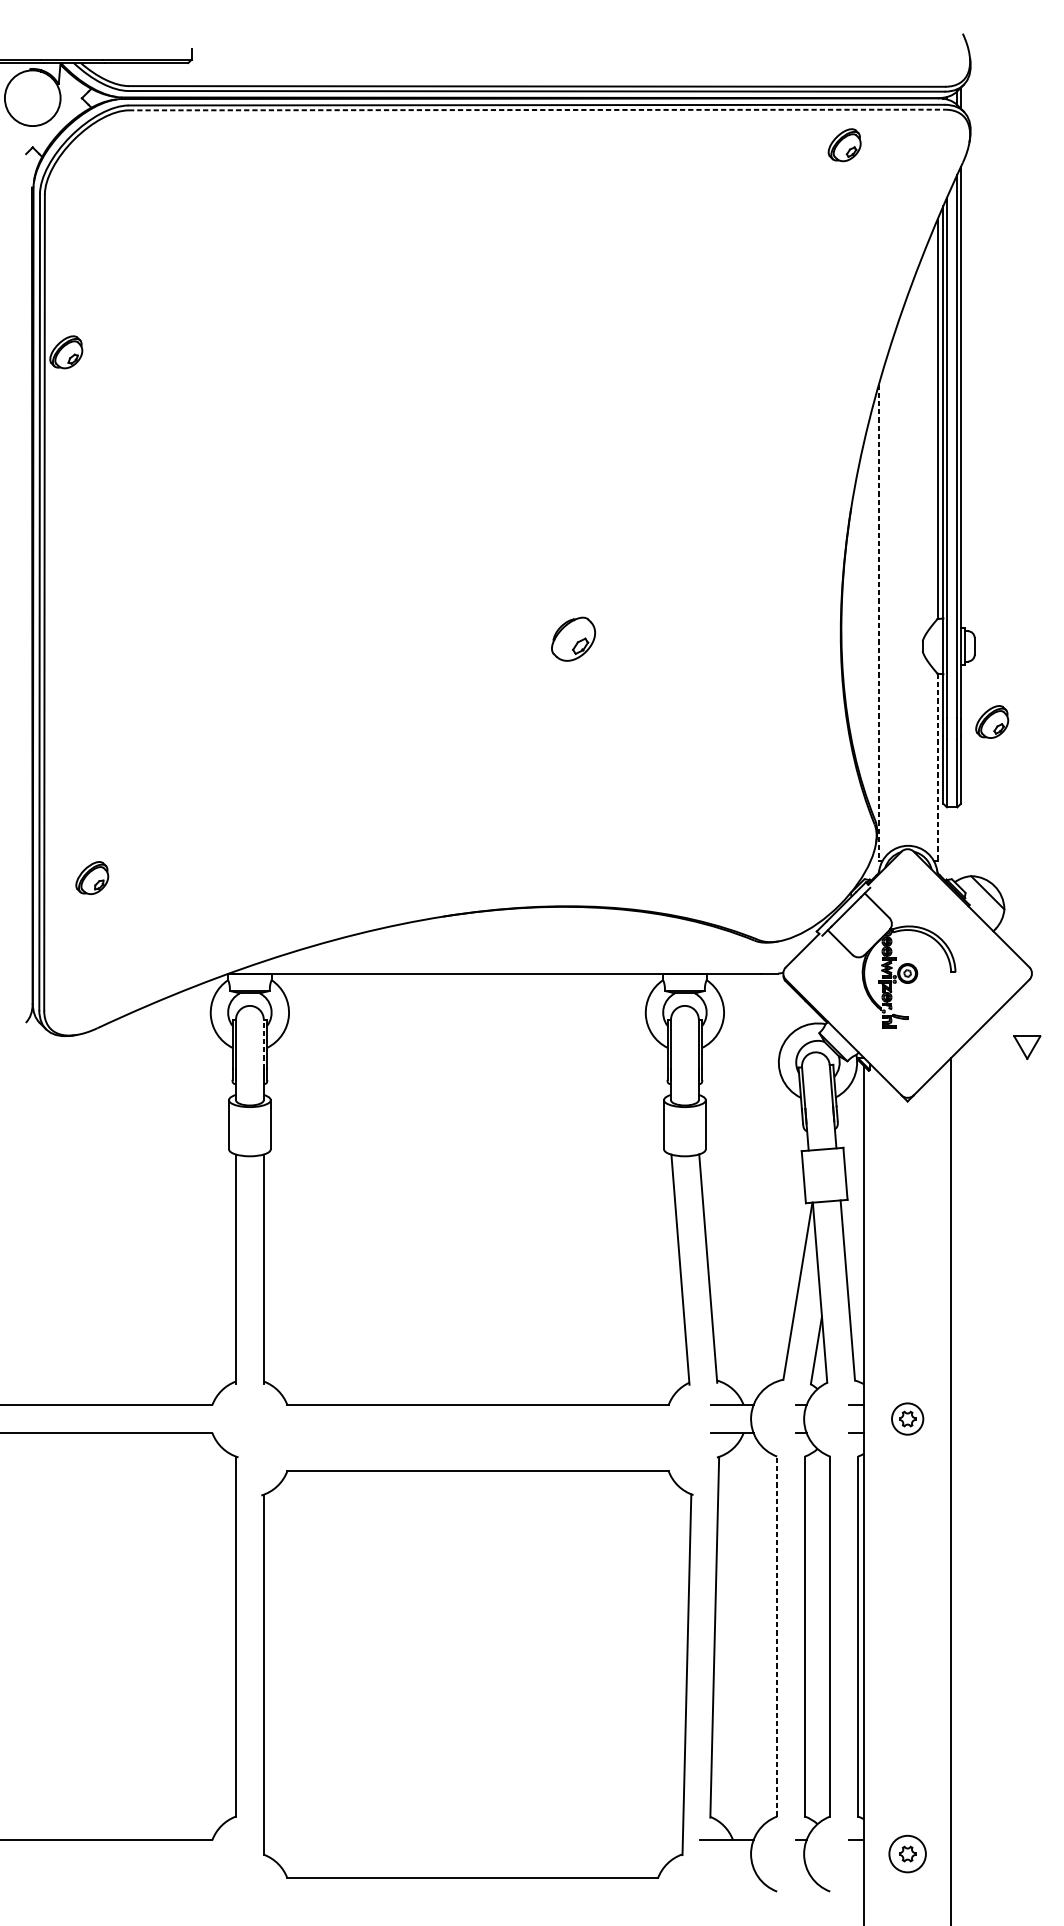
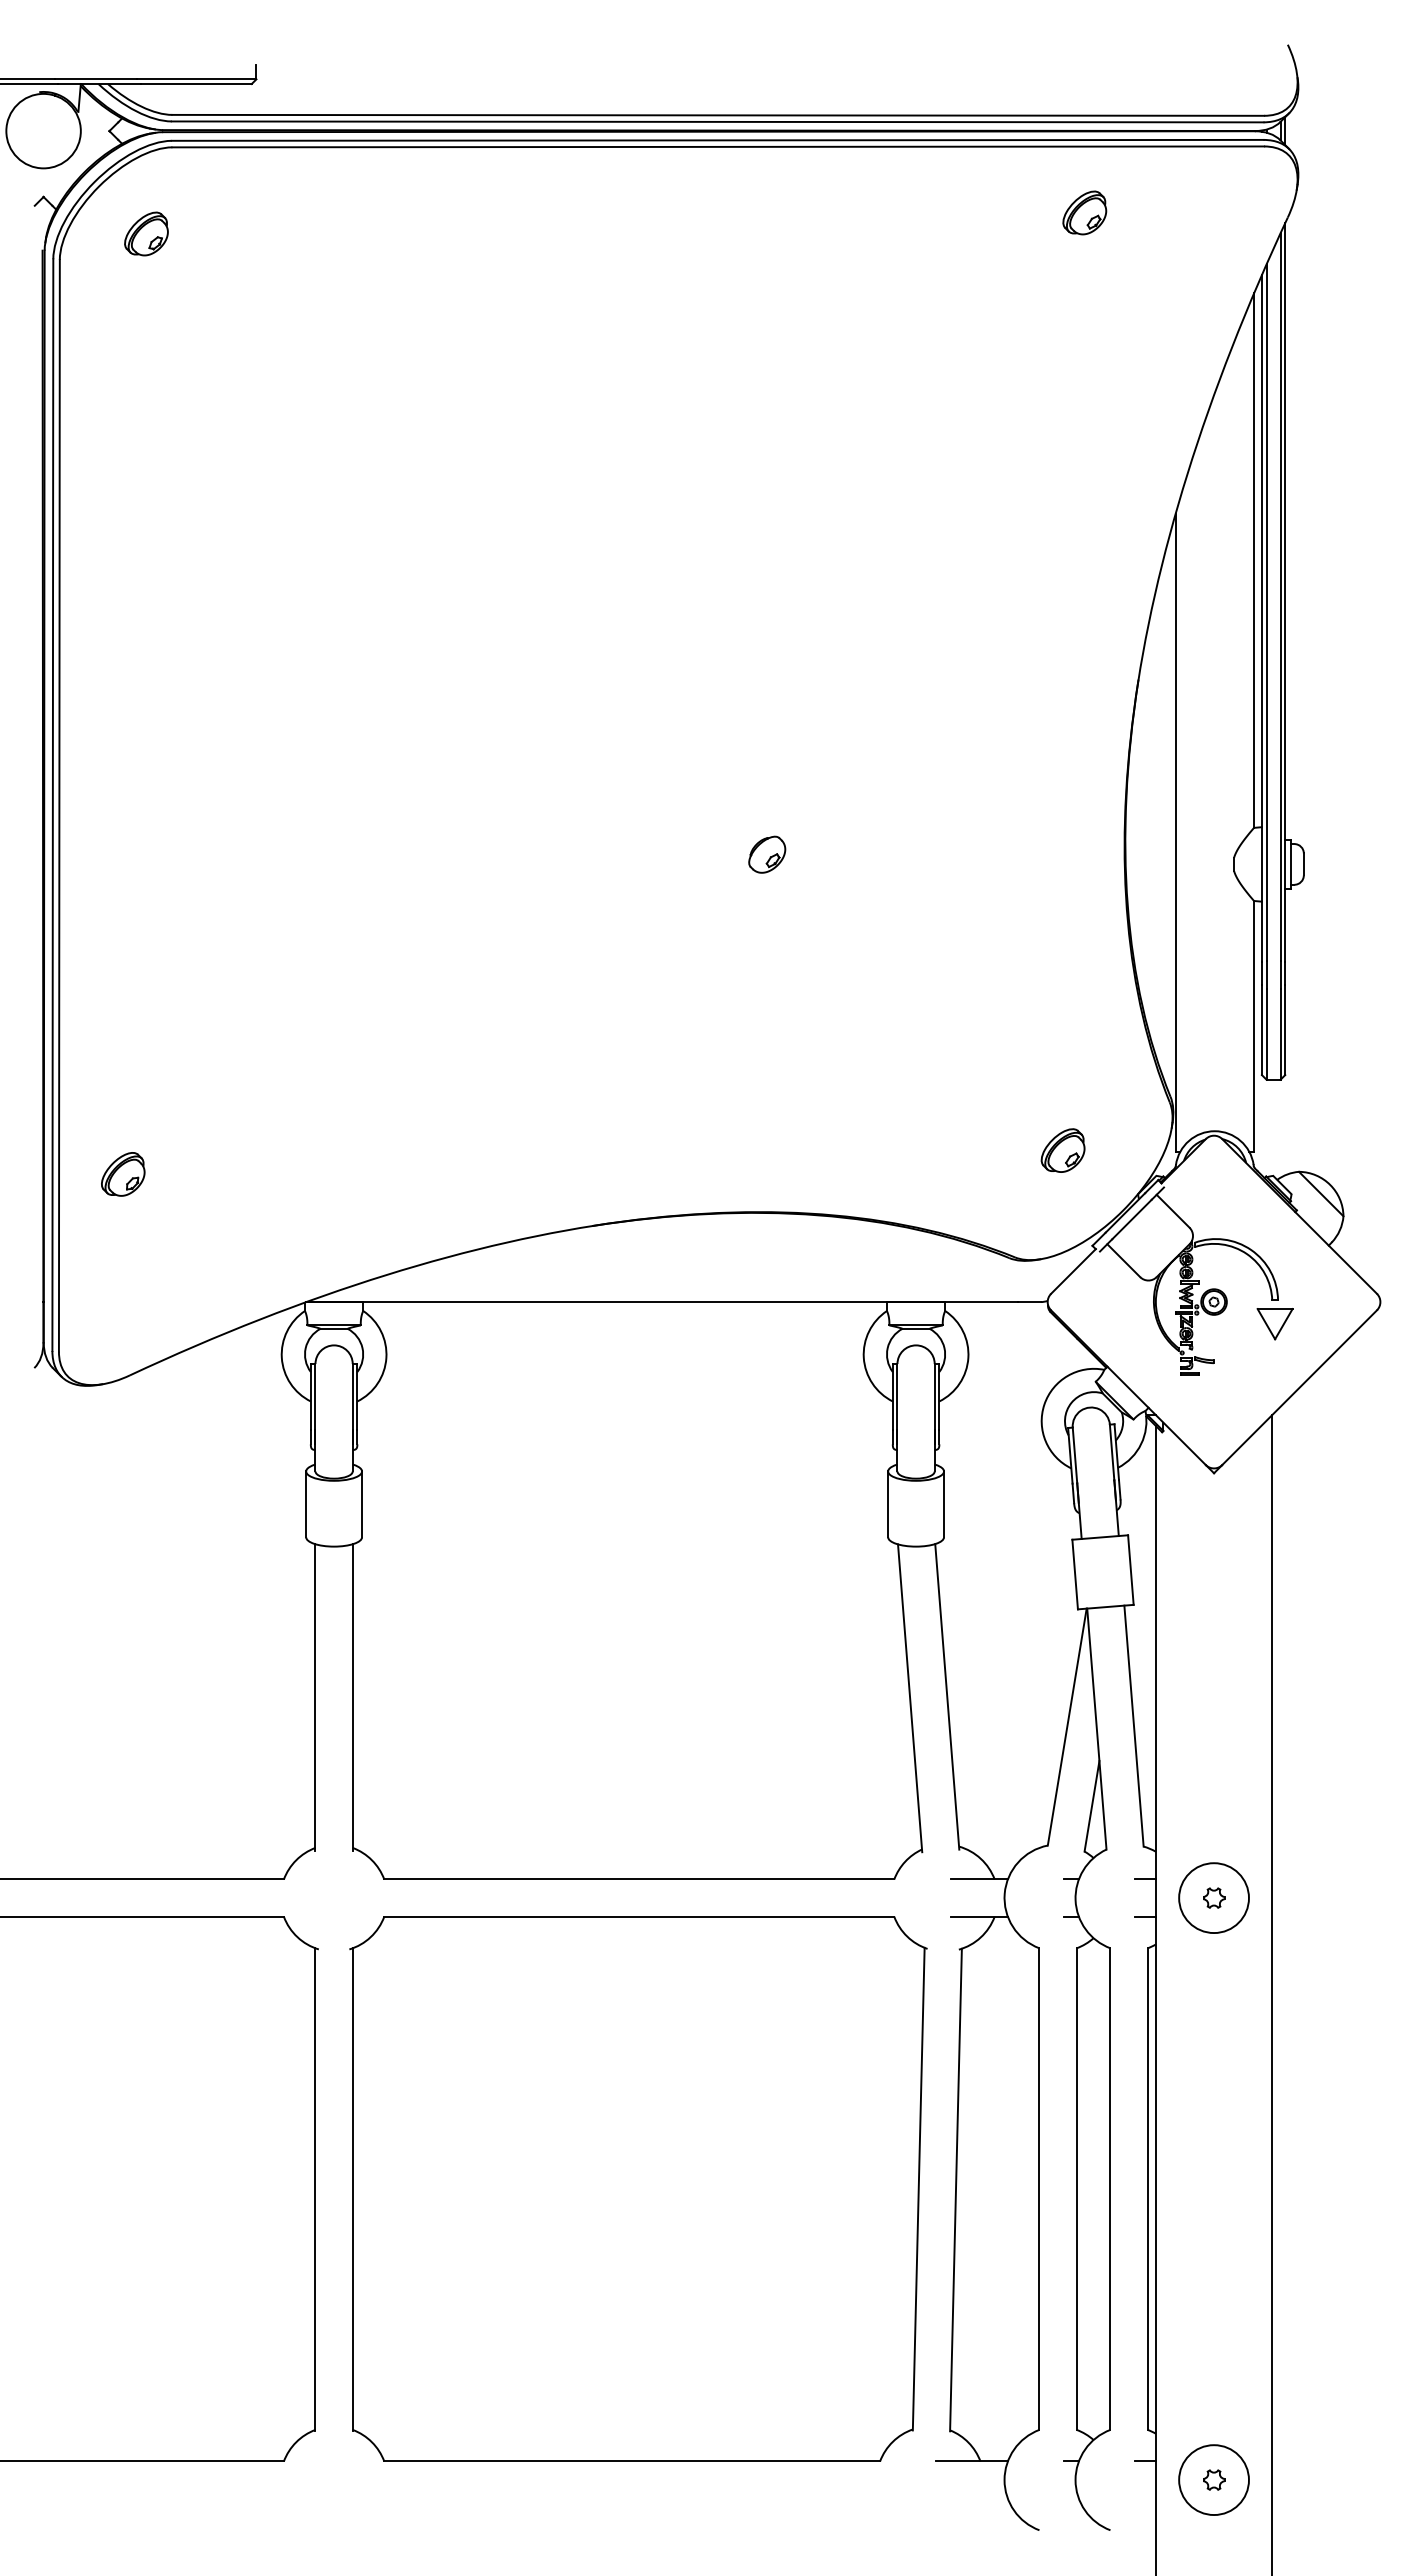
line: (537, 109) -> (718, 146), dashed -> solid
part: (844, 144) -> (1084, 212), moved
part: (66, 351) -> (146, 233), moved
line: (878, 623) -> (1175, 833), dashed -> solid
part: (573, 638) -> (767, 854), size x0.62
part: (991, 721) -> (1062, 1150), moved
line: (937, 767) -> (1254, 1026), dashed -> solid
line: (263, 1044) -> (352, 1396), dashed -> solid
part: (1026, 1047) -> (1274, 1324), moved
circle: (907, 1419) -> (1213, 1898), size x1.67
line: (777, 1636) -> (1039, 2189), dashed -> solid
part: (477, 1674) -> (638, 2188), moved
circle: (907, 1854) -> (1213, 2480), size x1.43

